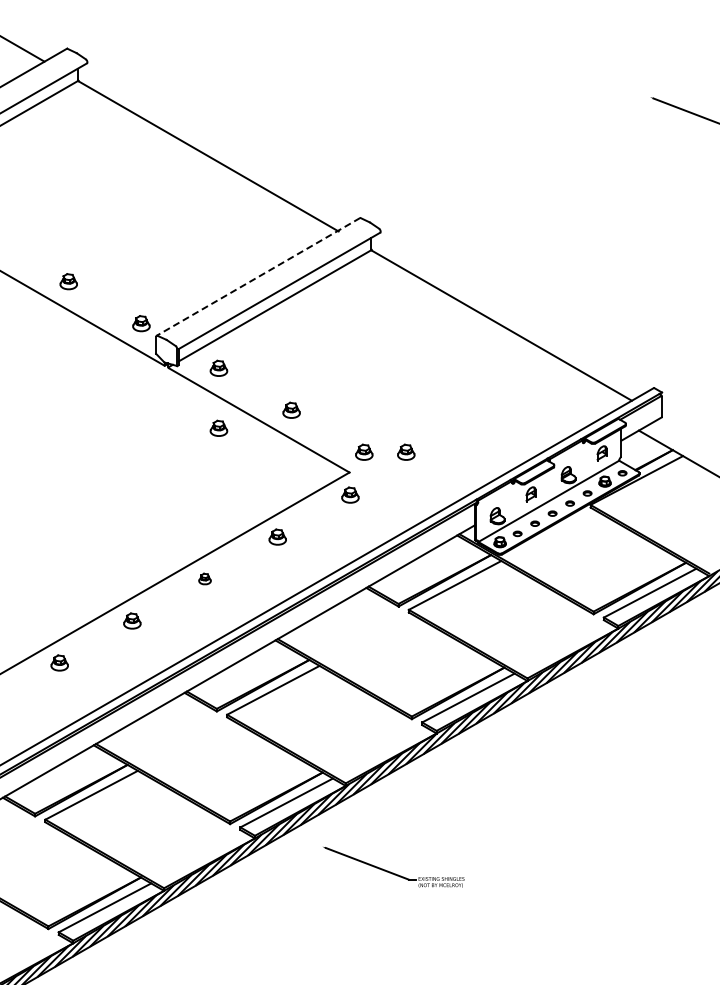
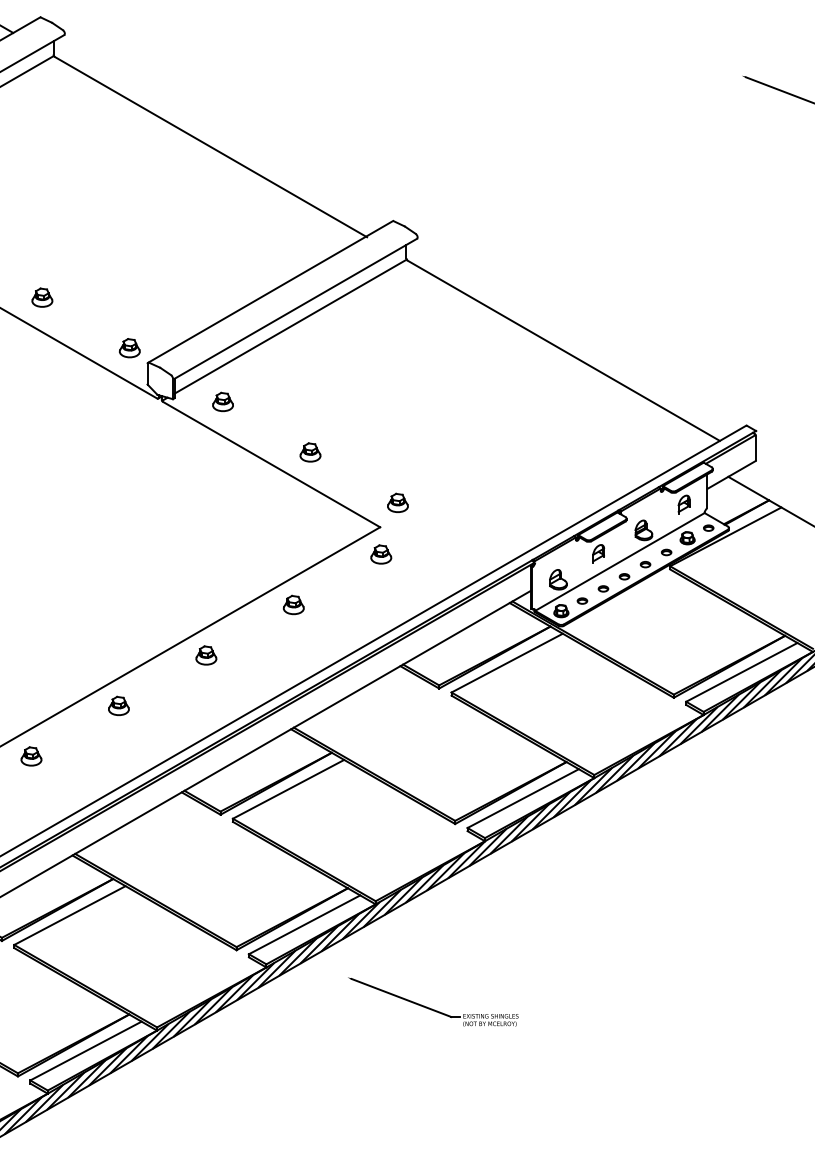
line: (258, 276) -> (270, 291), dashed -> solid
part: (218, 427) -> (222, 473), removed
part: (406, 451) -> (448, 501), removed
part: (204, 578) -> (205, 654), size x1.43

